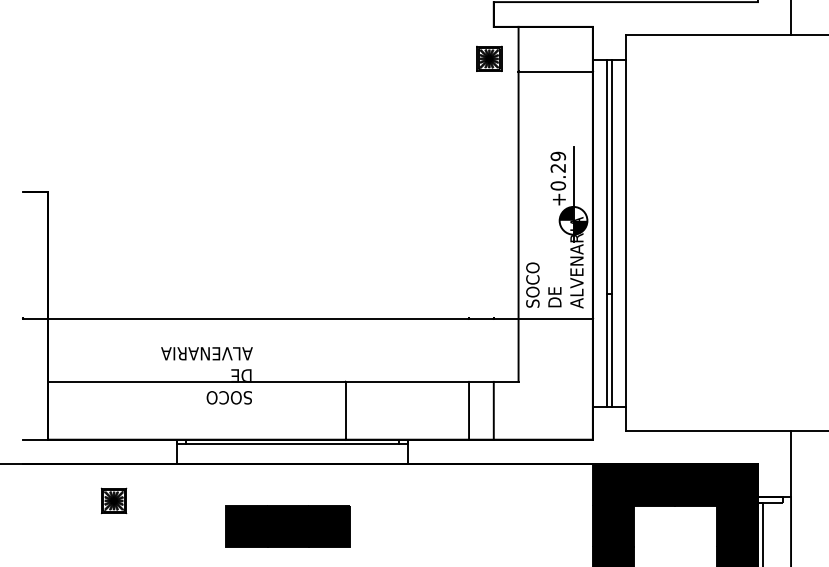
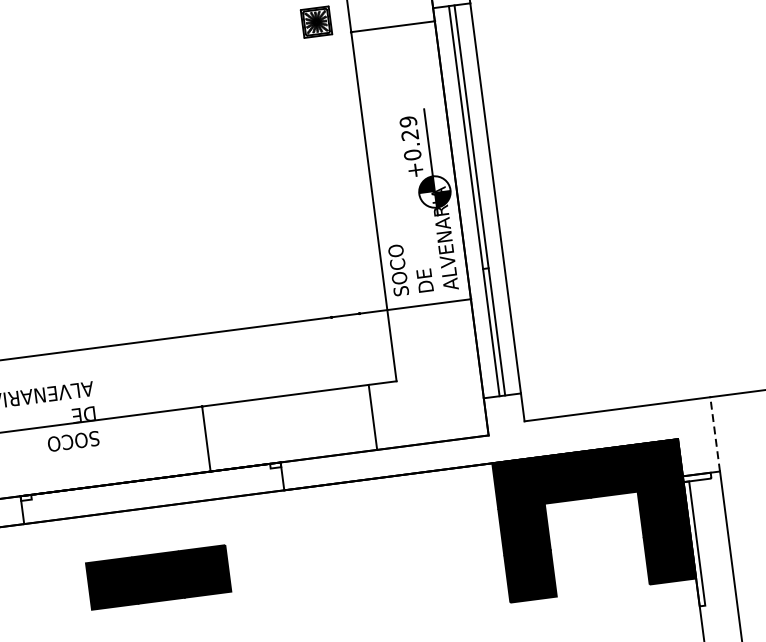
line: (469, 410) -> (345, 420), removed
line: (292, 443) -> (151, 483), removed
line: (790, 463) -> (714, 433), solid -> dashed

